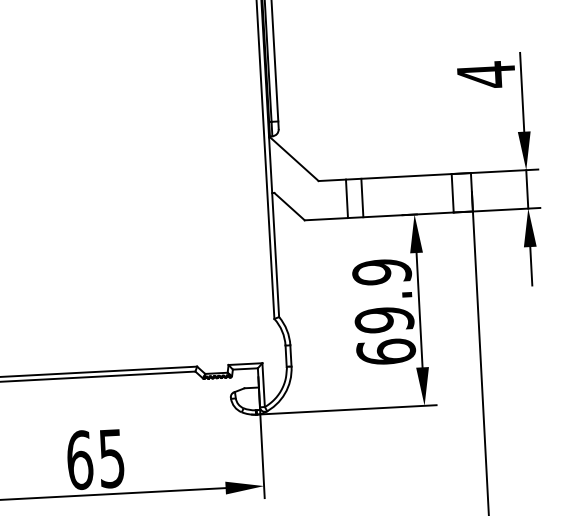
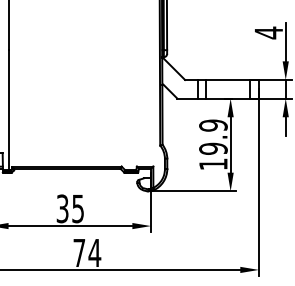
text: (386, 352) -> (213, 164), 69.9 -> 19.9
text: (79, 459) -> (62, 208), 65 -> 35

